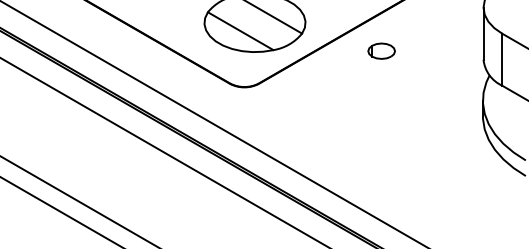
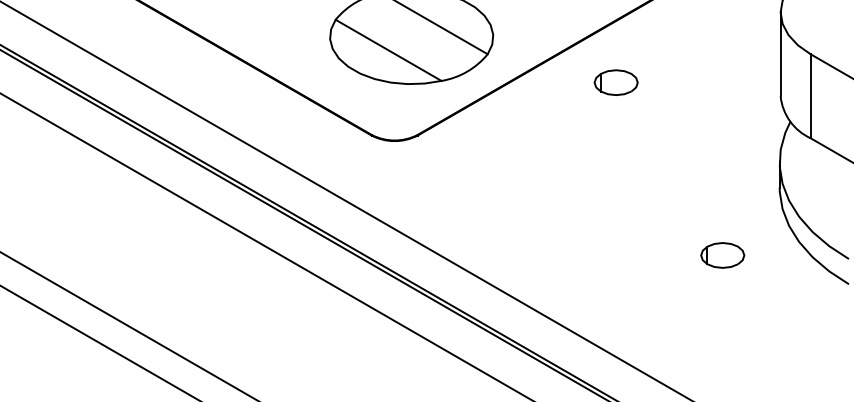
part: (447, 157) -> (722, 254), added

